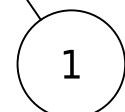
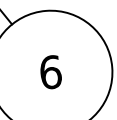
text: (71, 64) -> (51, 72), 1 -> 6

